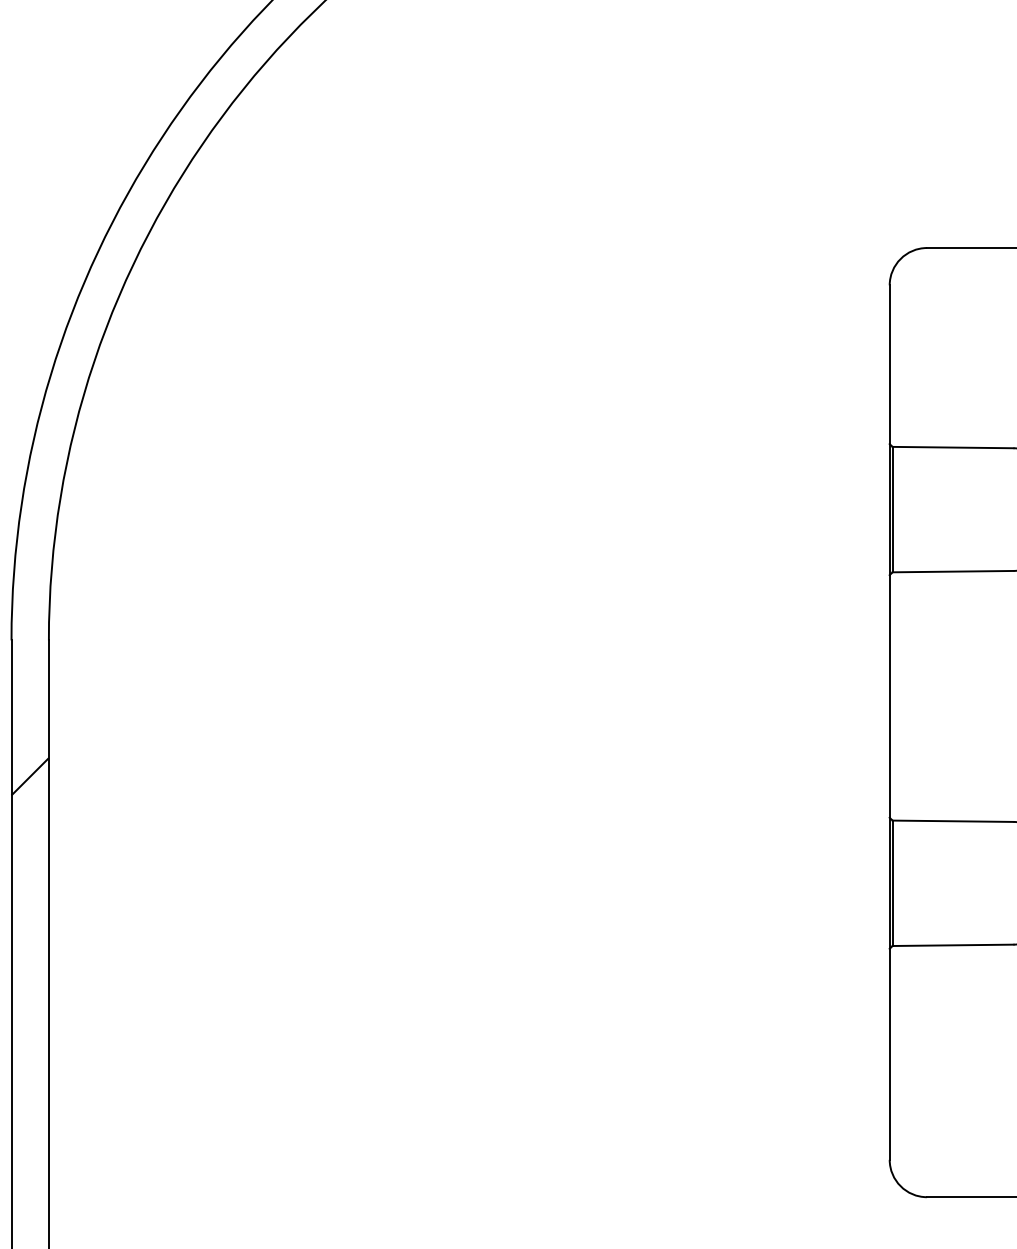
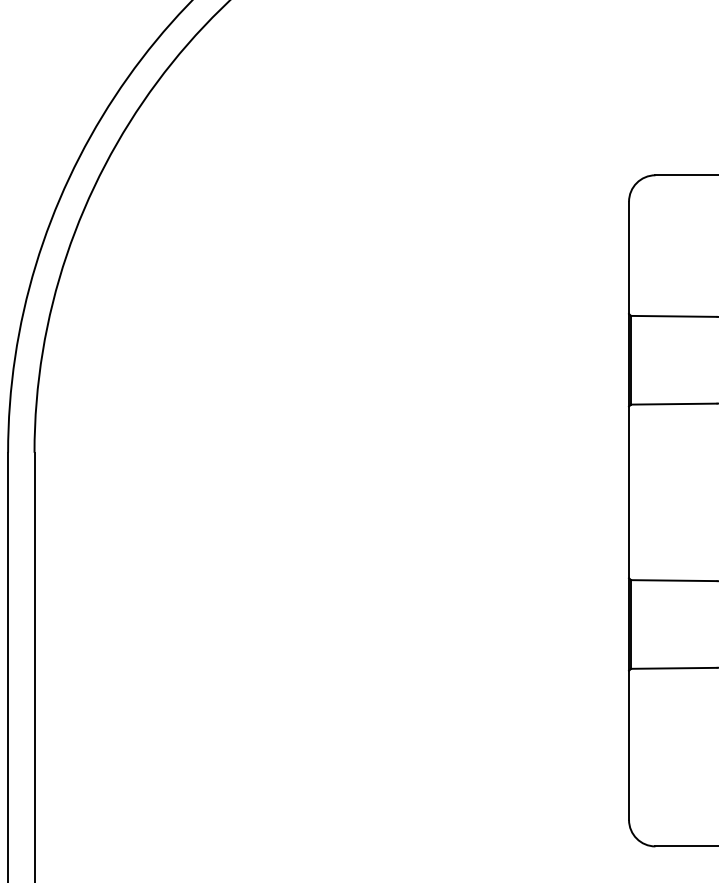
hatch: (30, 775) -> (21, 548), removed

